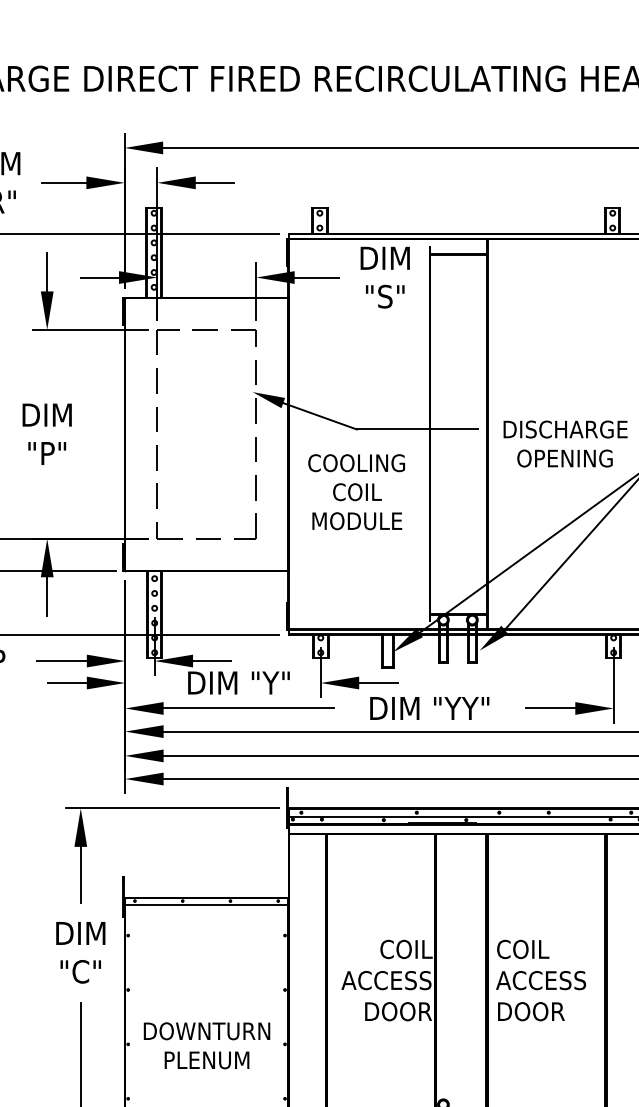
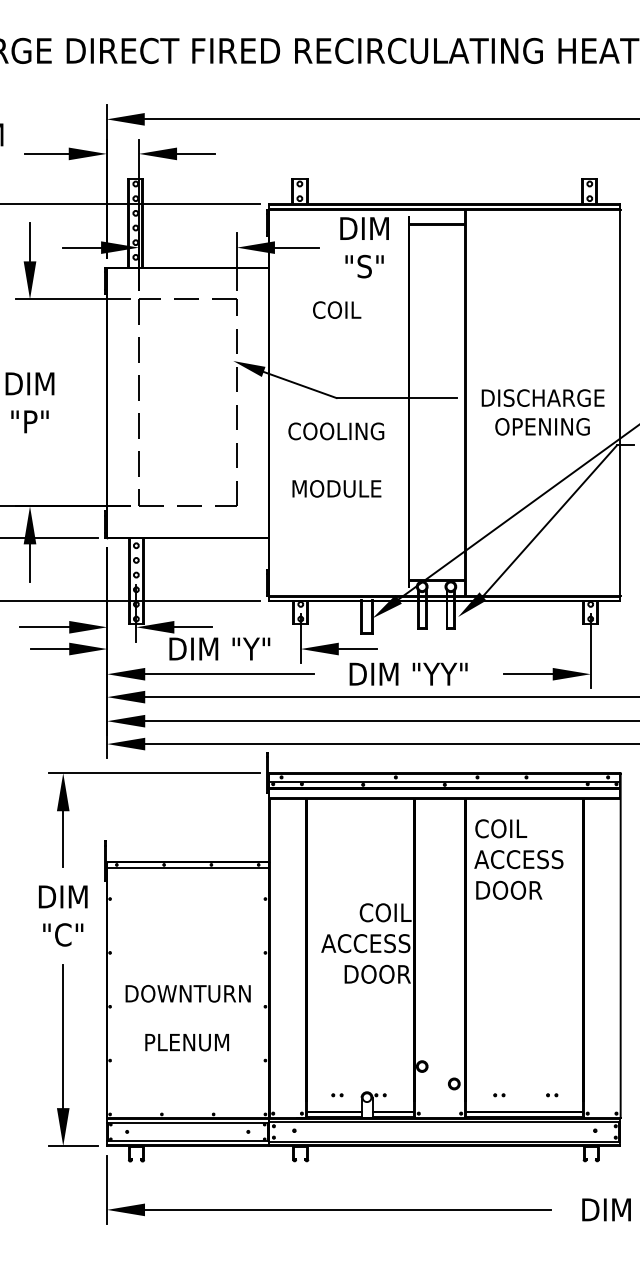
text: (357, 491) -> (337, 309), moved
text: (540, 980) -> (518, 859), moved
text: (206, 1060) -> (186, 1042), moved

